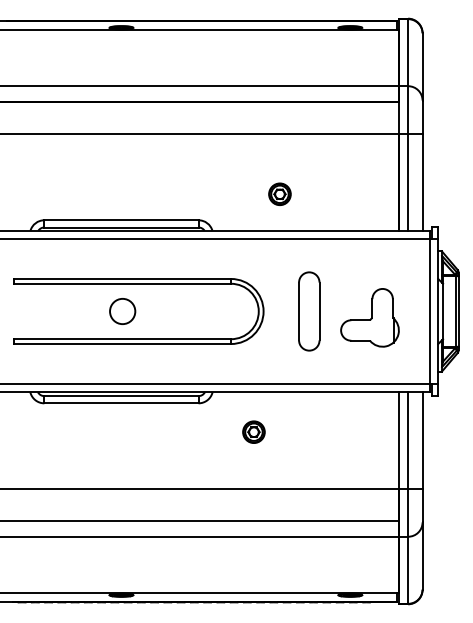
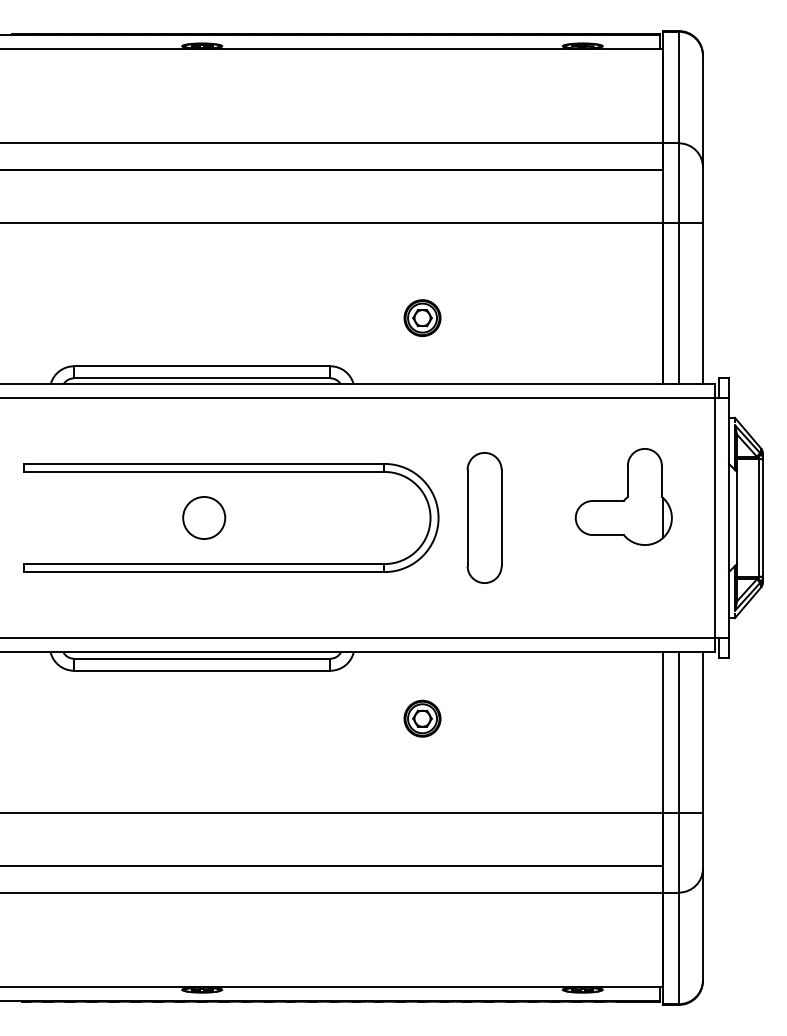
part: (279, 193) -> (421, 316), moved
part: (309, 311) -> (484, 518), moved
part: (369, 317) -> (622, 496), moved

